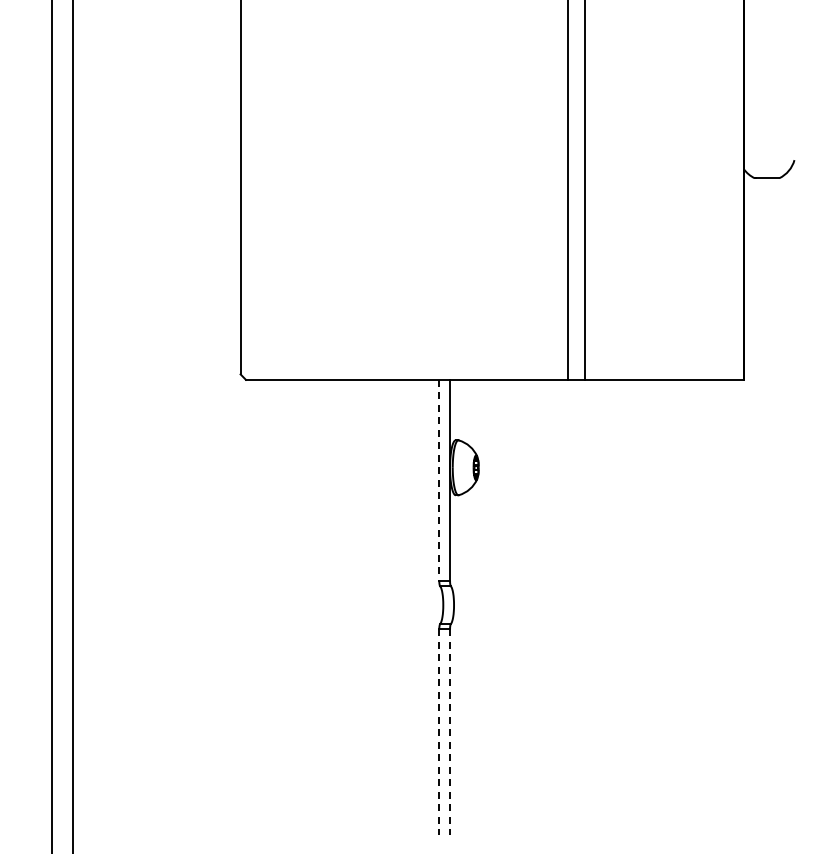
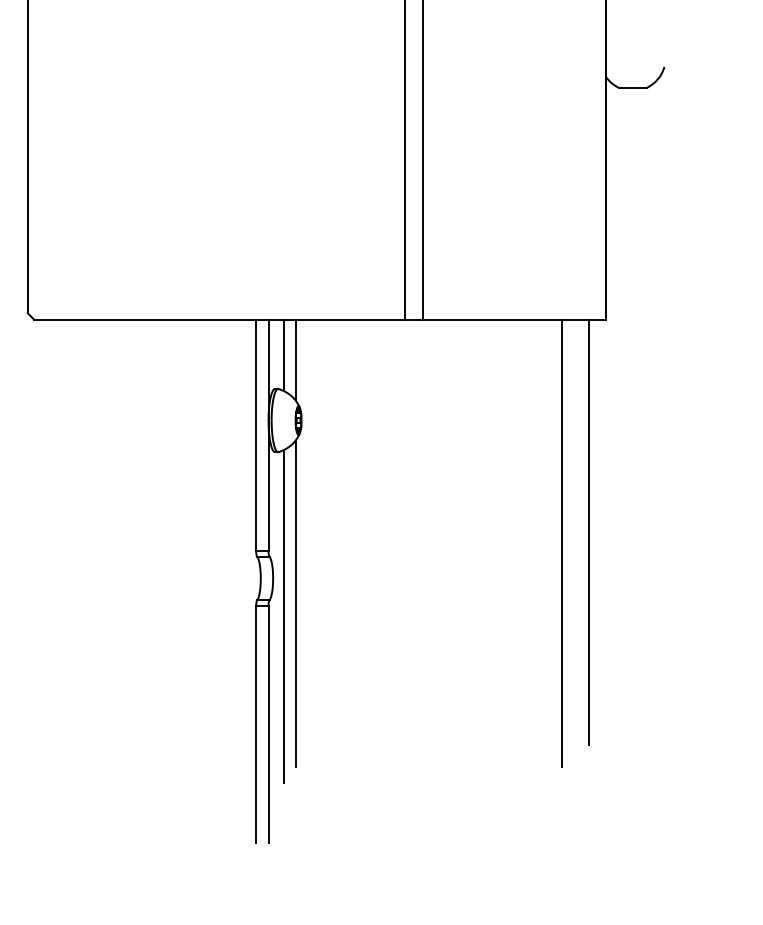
line: (463, 410) -> (283, 354), added
line: (473, 414) -> (295, 359), added
line: (439, 480) -> (256, 435), dashed -> solid
line: (728, 564) -> (588, 531), added
line: (705, 574) -> (562, 543), added
line: (473, 627) -> (295, 604), added
line: (463, 638) -> (283, 616), added
line: (439, 732) -> (256, 724), dashed -> solid
line: (450, 732) -> (269, 724), dashed -> solid

